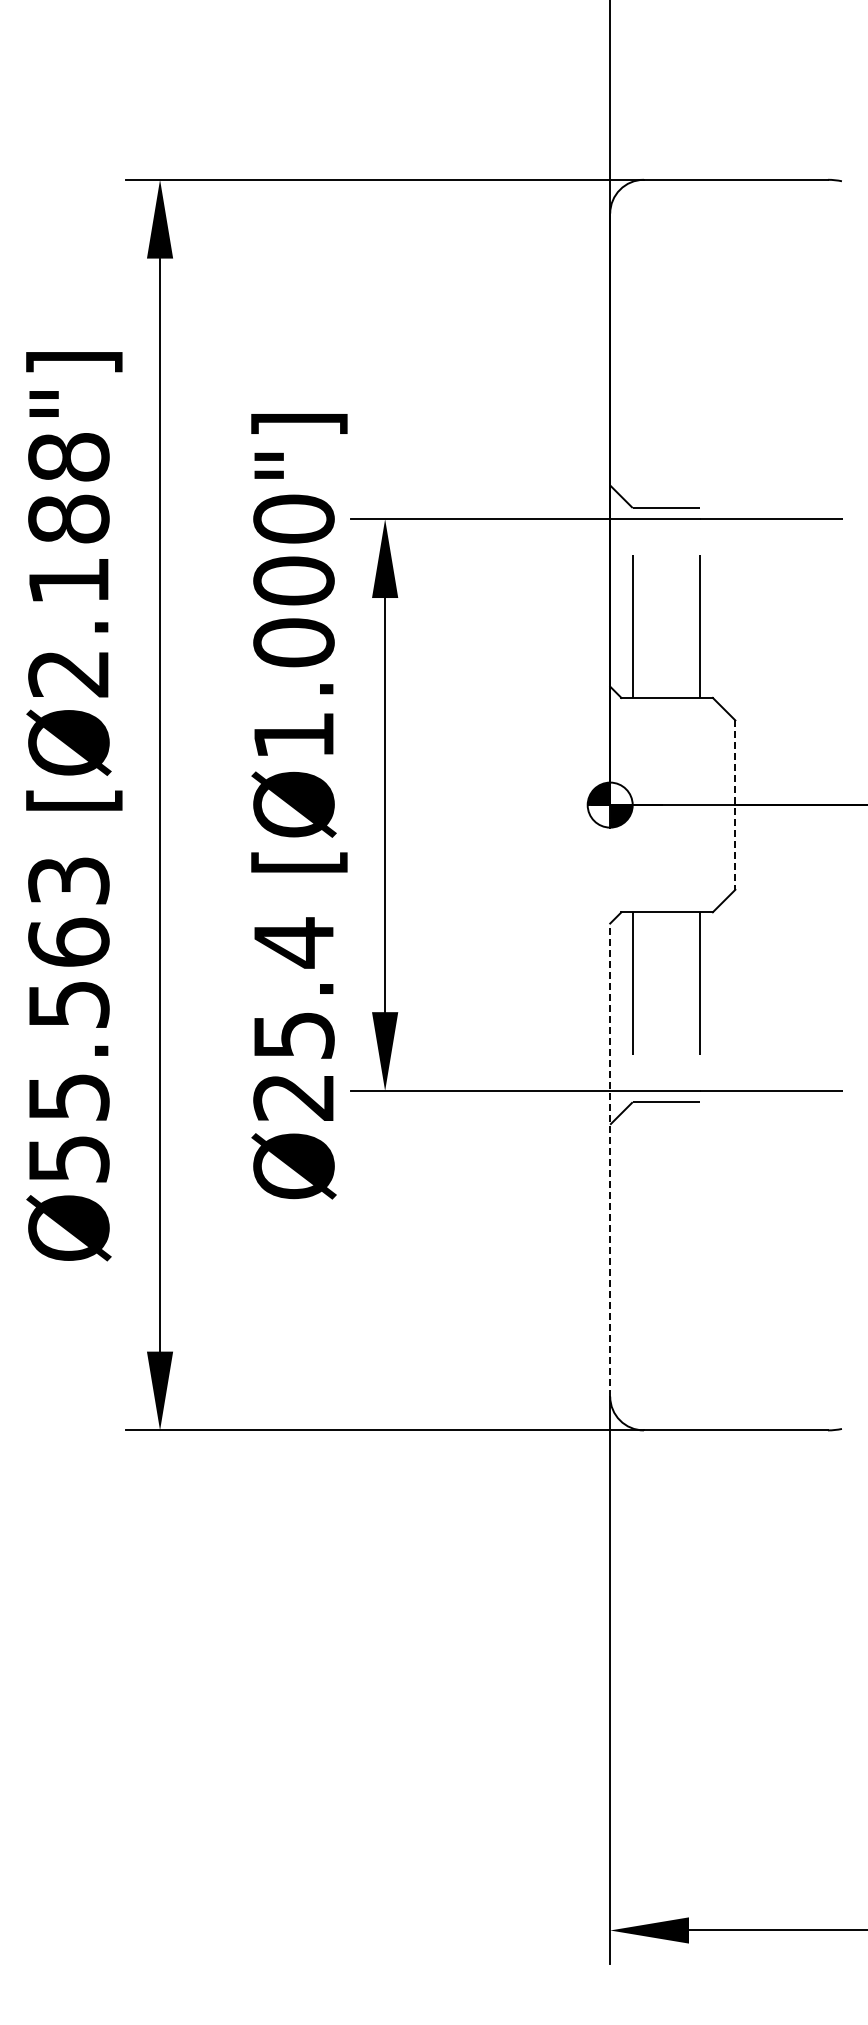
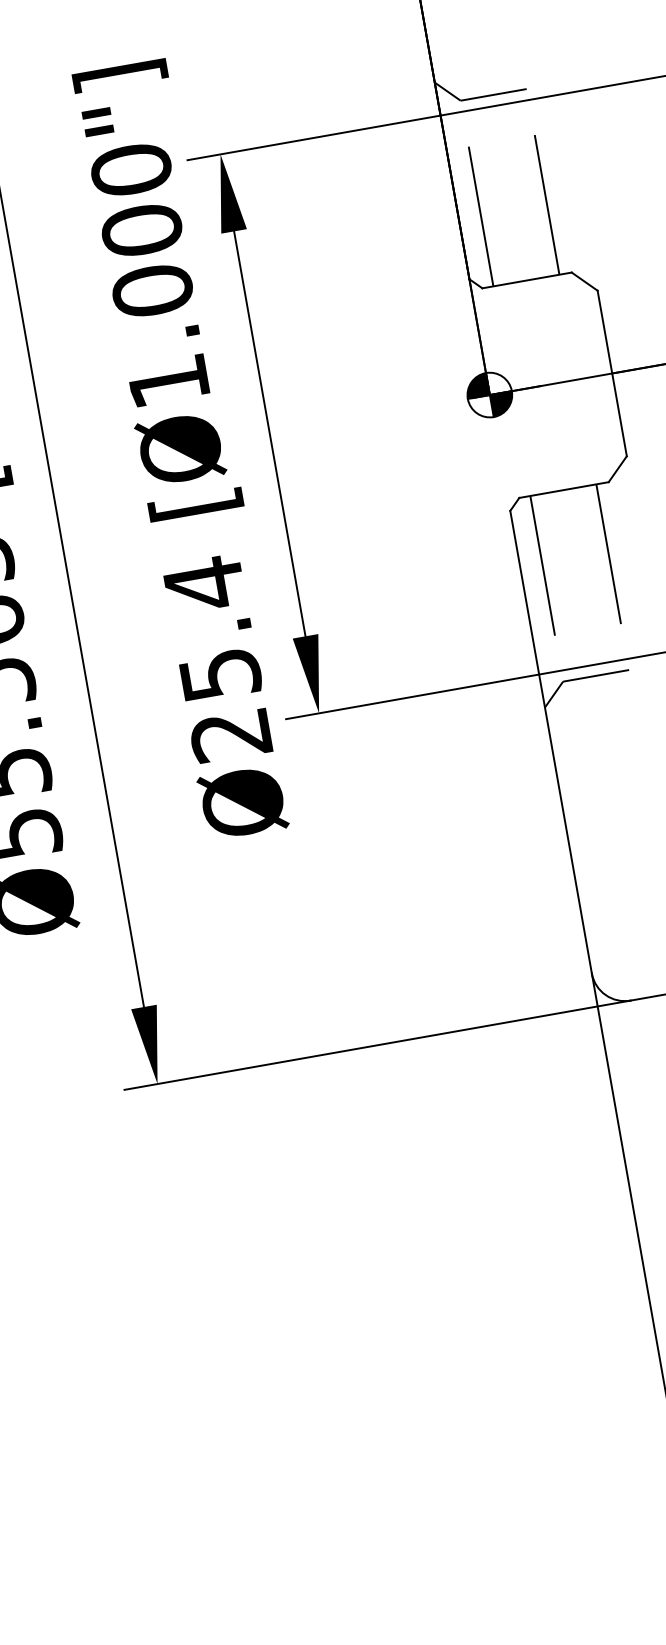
line: (735, 805) -> (612, 373), dashed -> solid
line: (610, 1160) -> (551, 742), dashed -> solid

